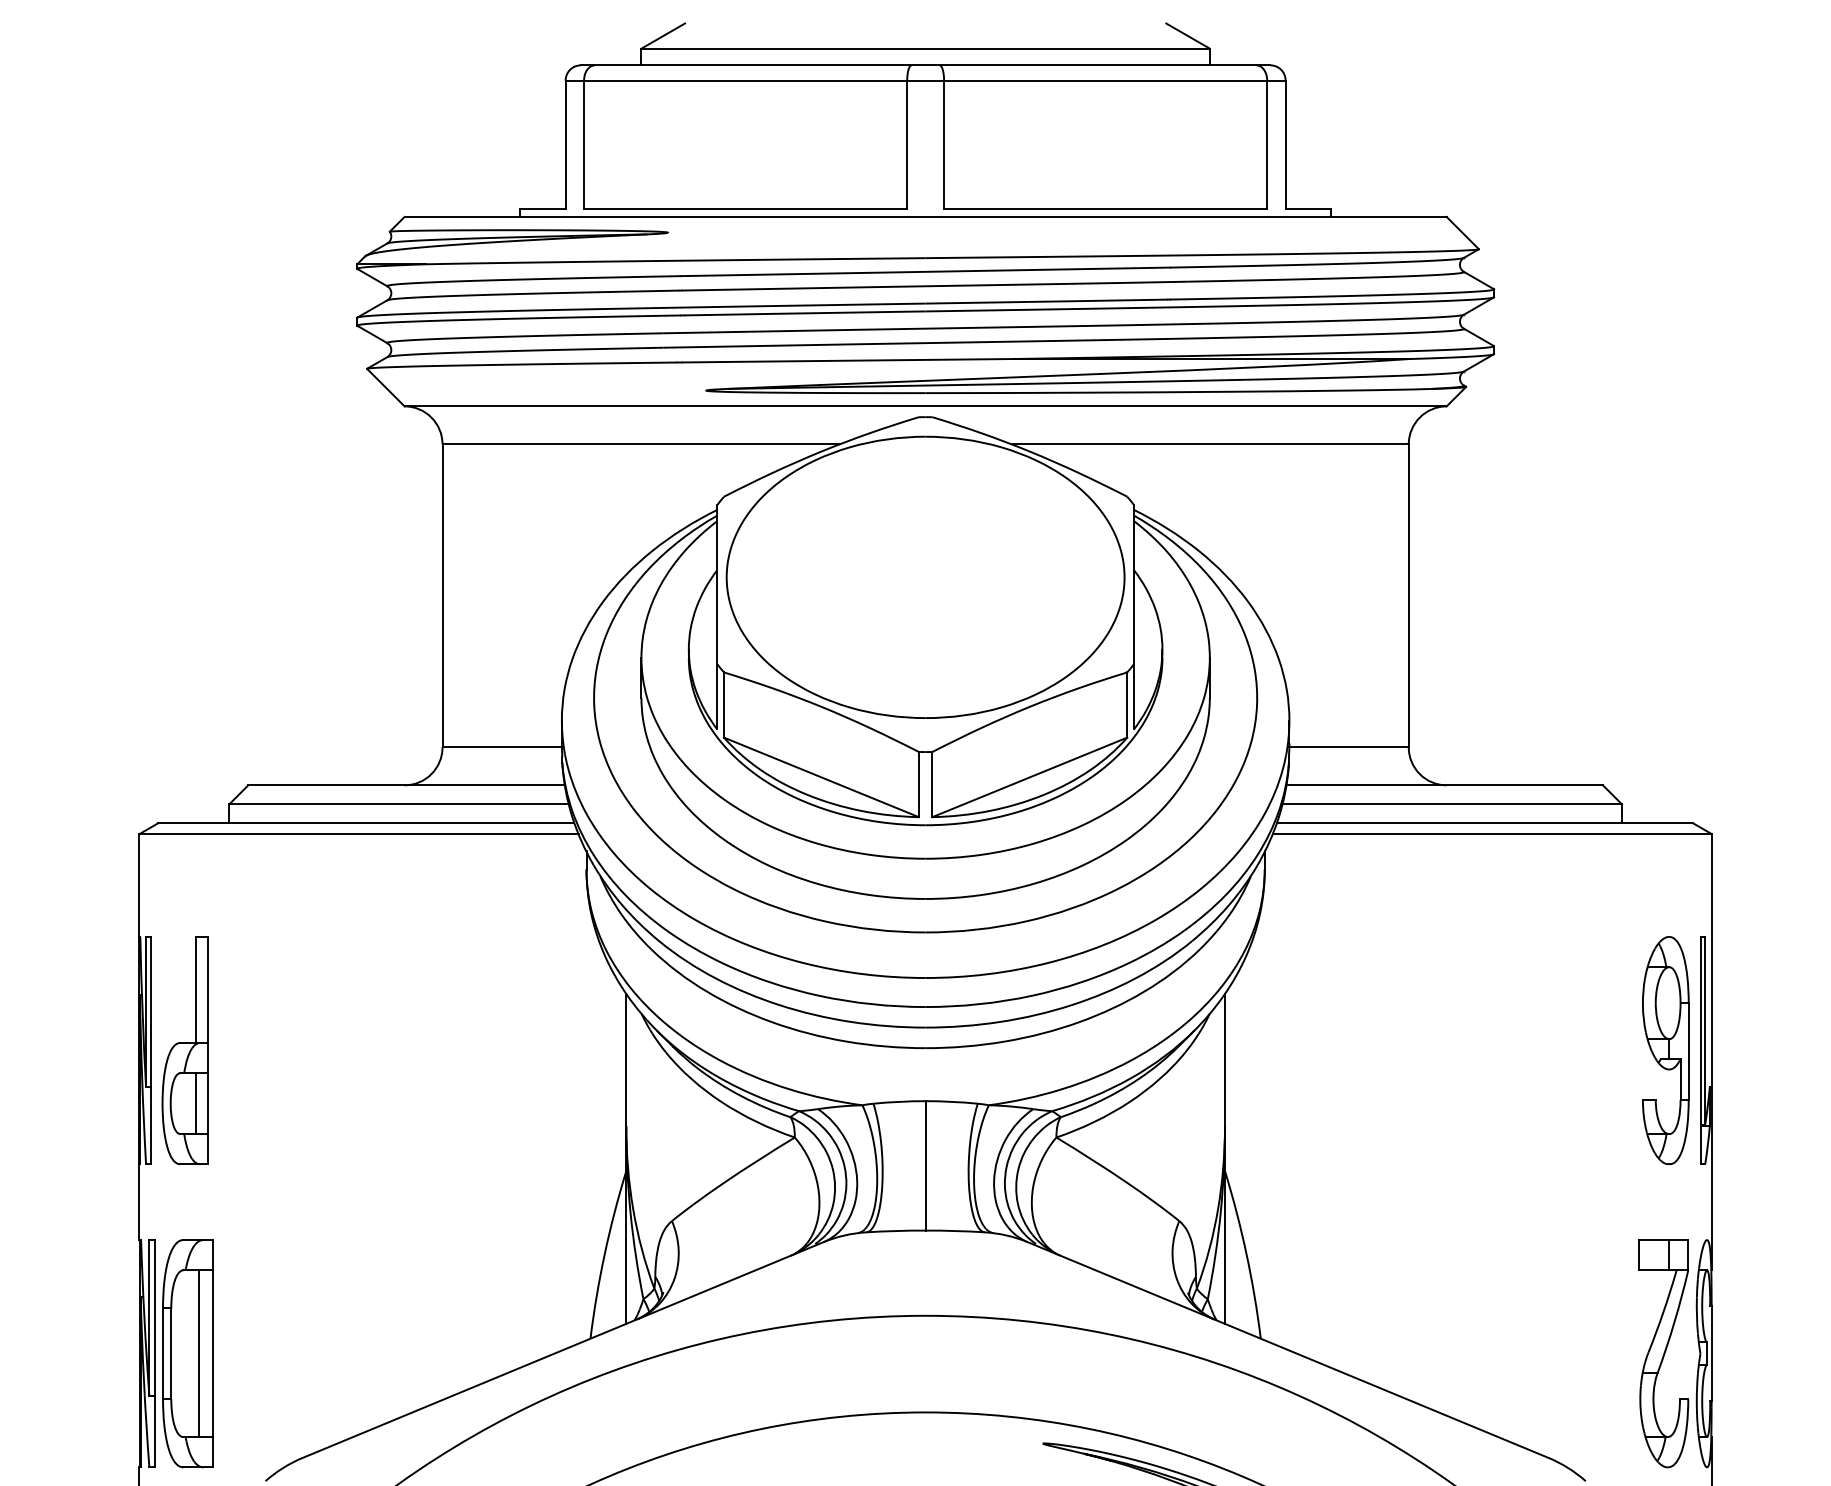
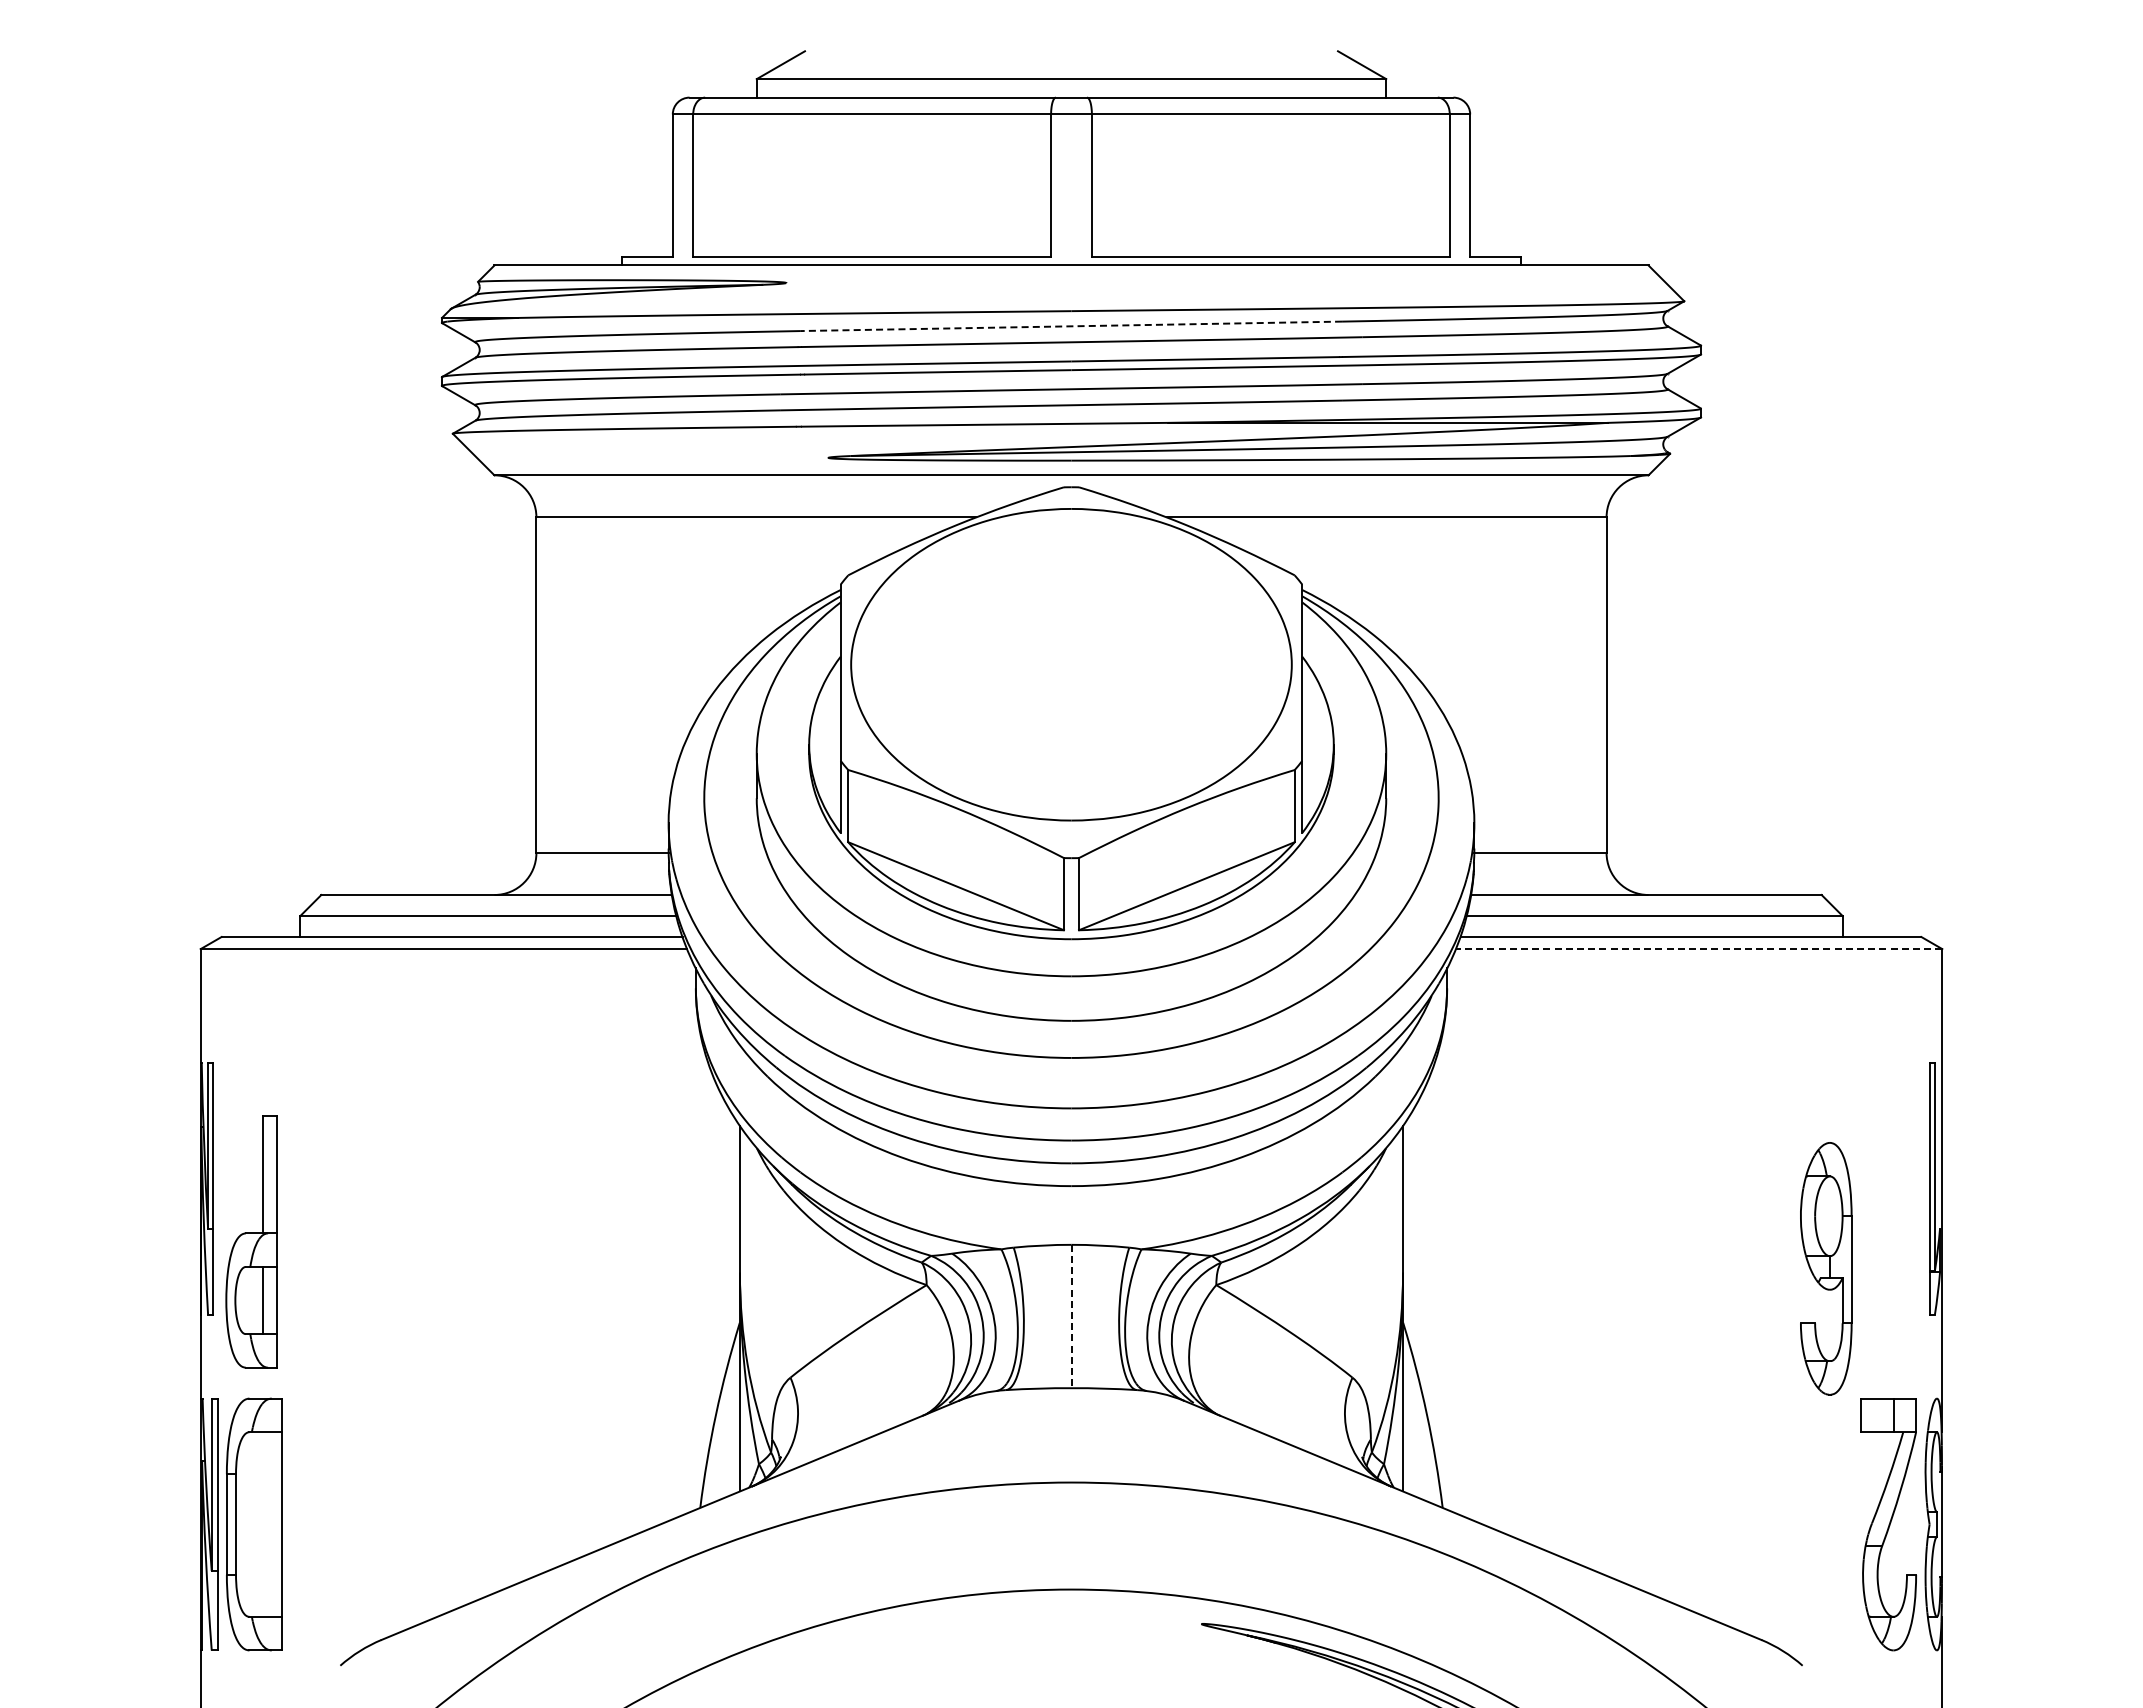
line: (925, 272) -> (1071, 326), solid -> dashed
line: (1491, 834) -> (1698, 949), solid -> dashed
part: (185, 1050) -> (251, 1241), moved
part: (1666, 1050) -> (1826, 1268), moved
line: (925, 1165) -> (1071, 1316), solid -> dashed
line: (199, 1353) -> (267, 1524), removed

